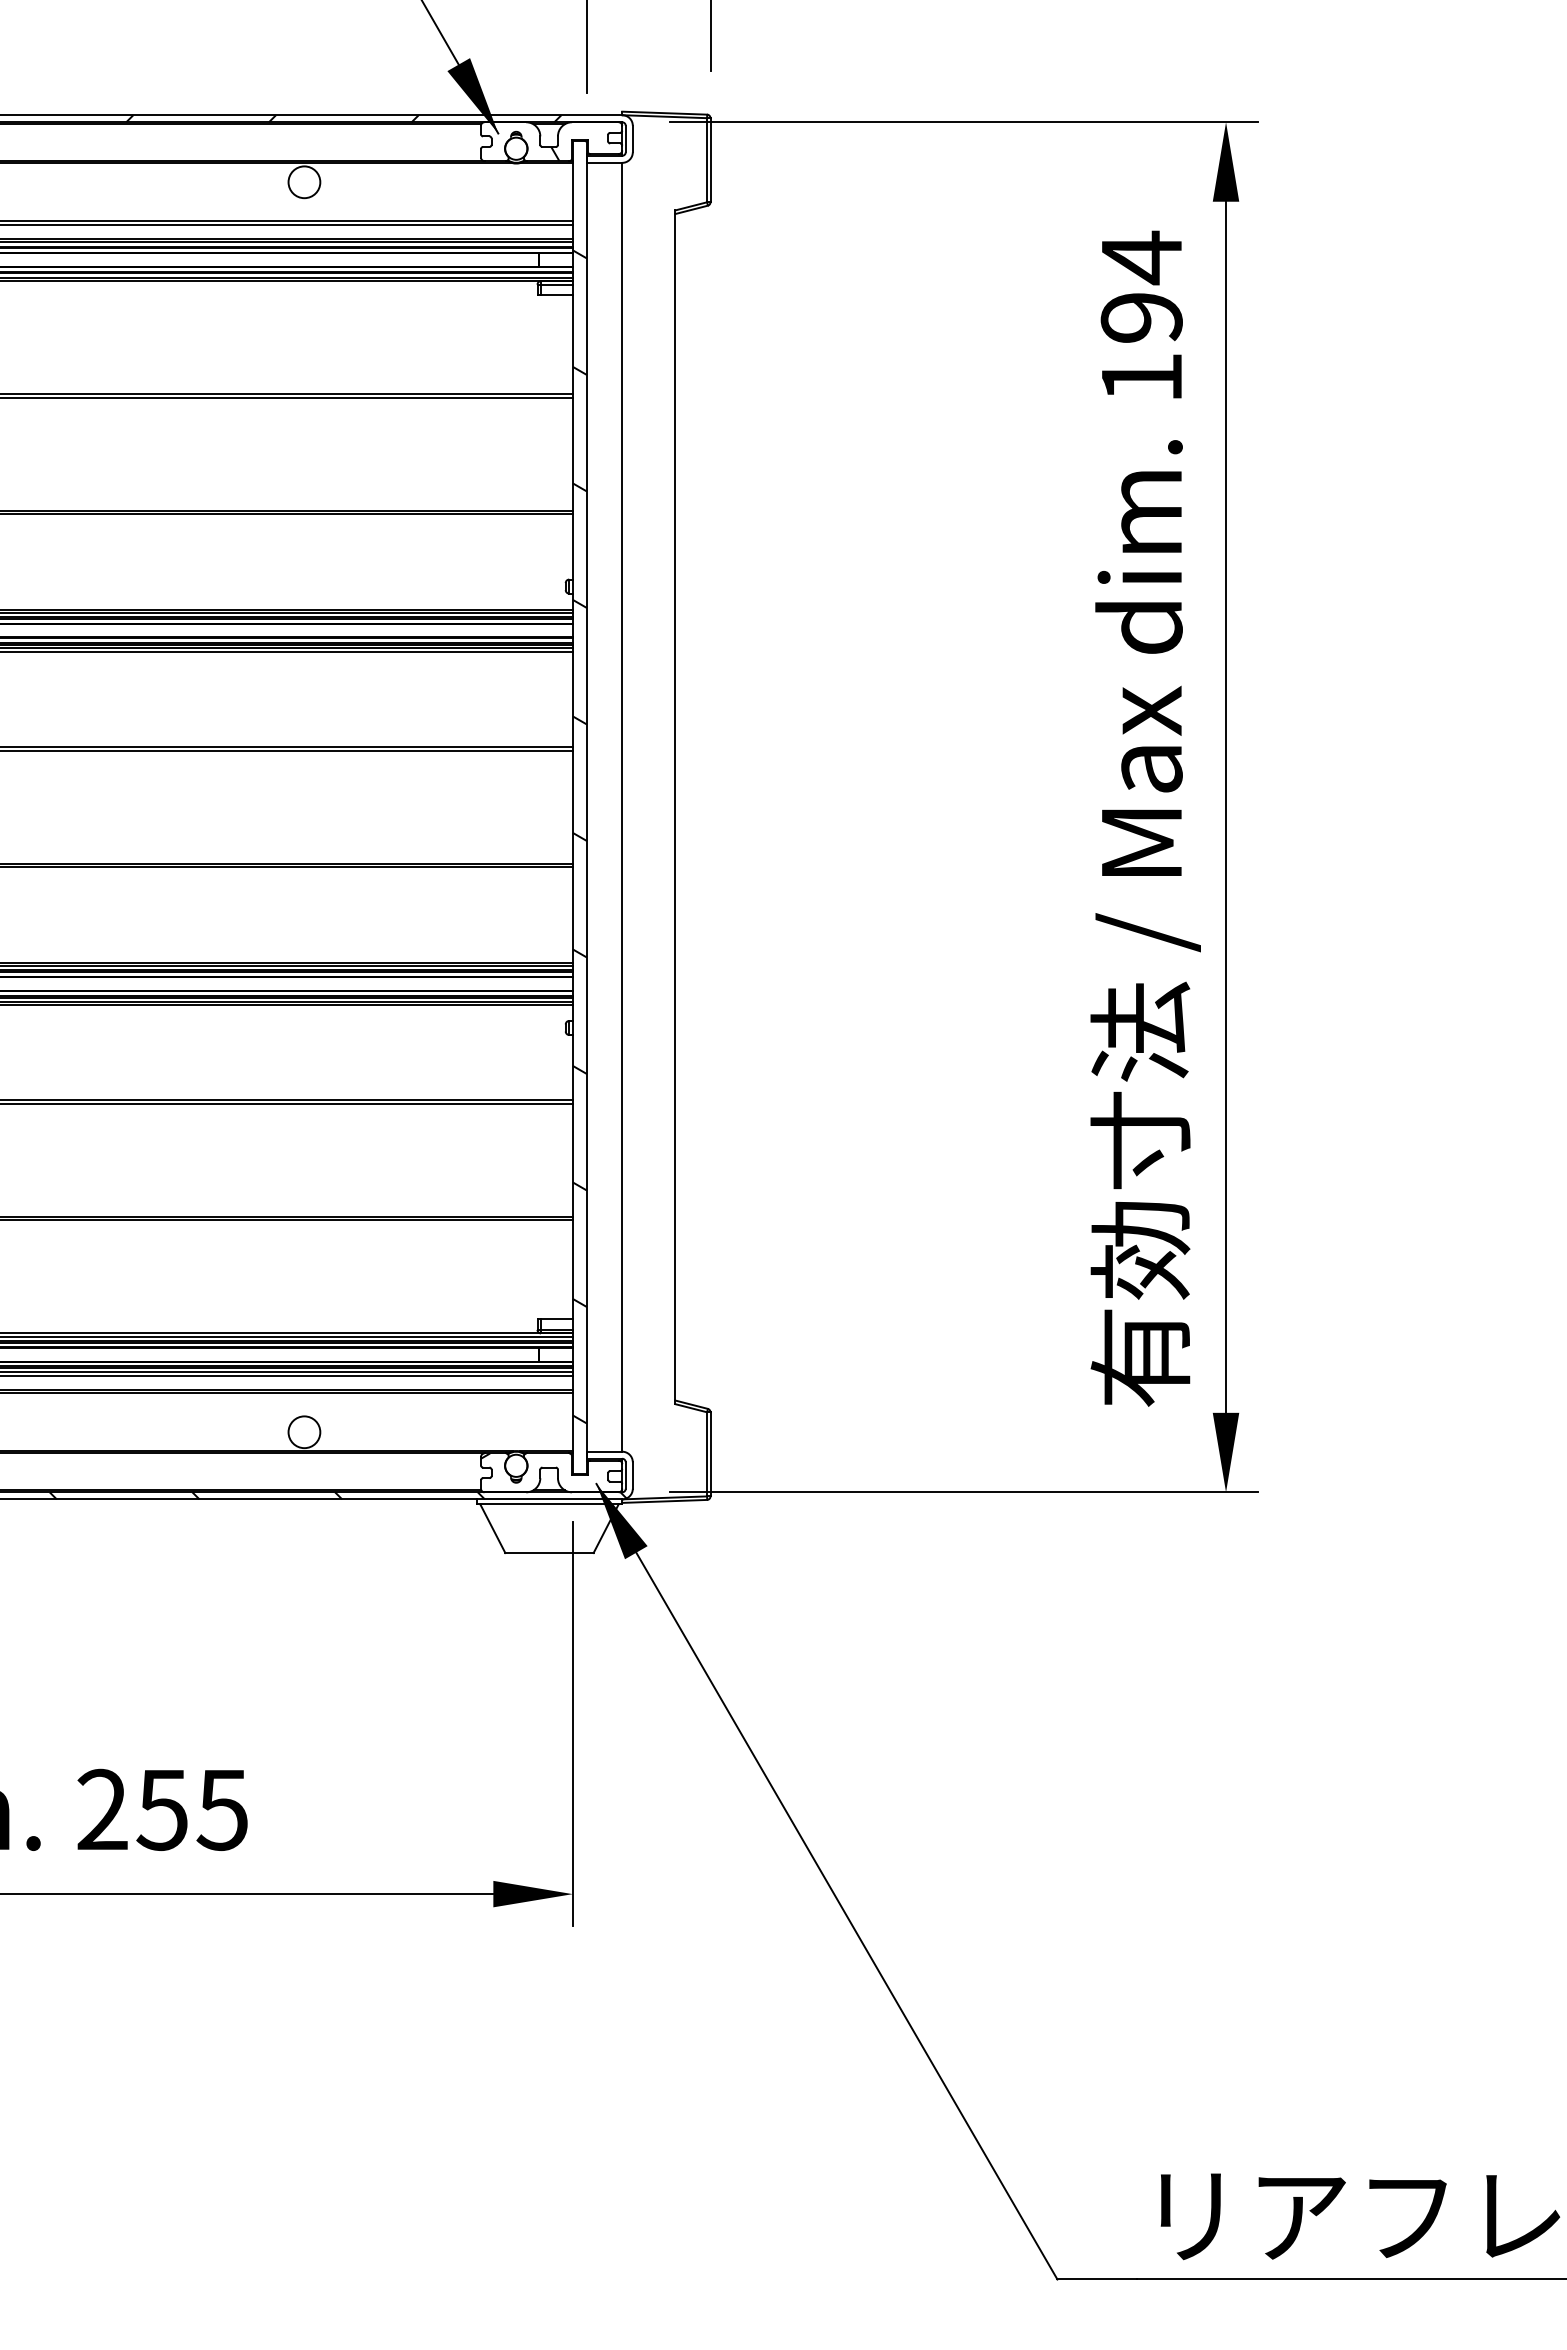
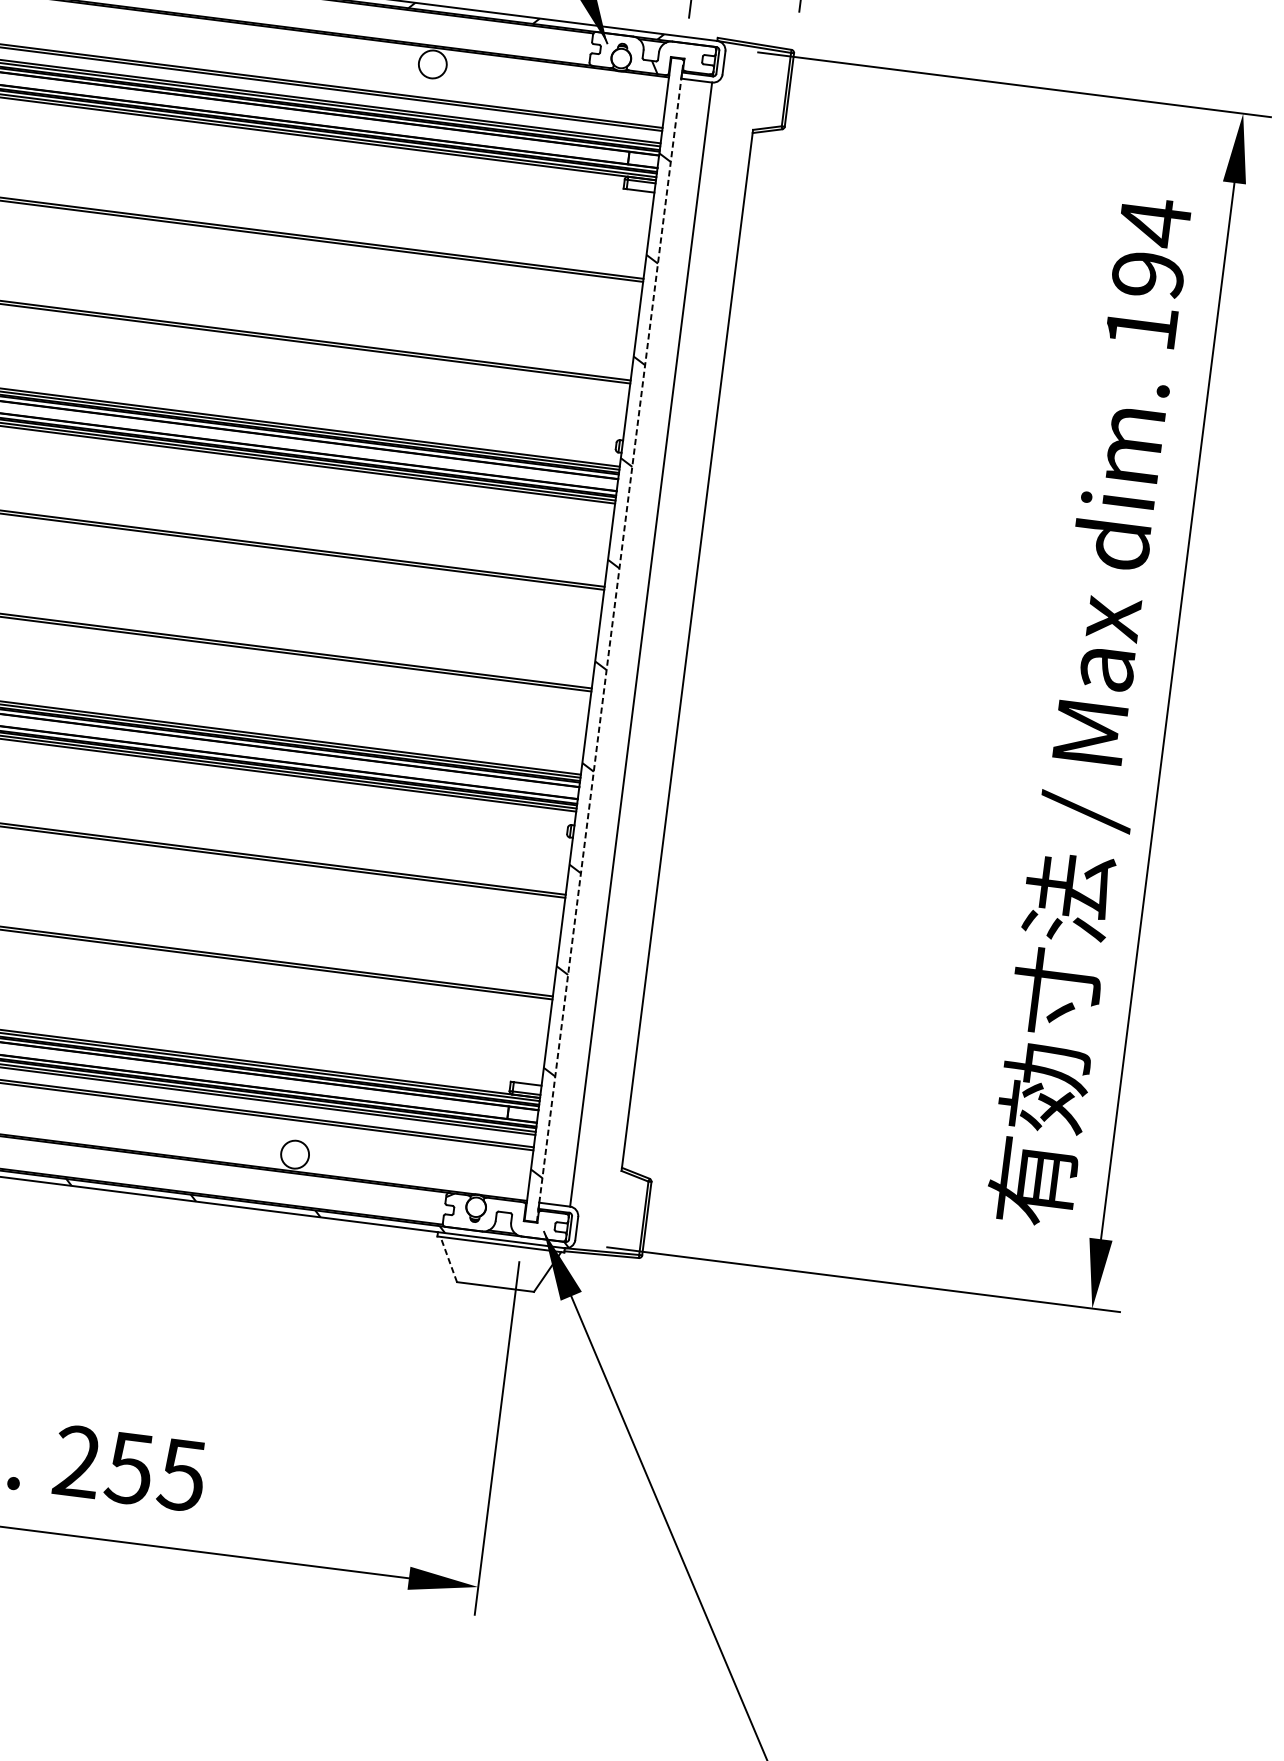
line: (586, 807) -> (609, 640), solid -> dashed
line: (492, 1528) -> (448, 1259), solid -> dashed

